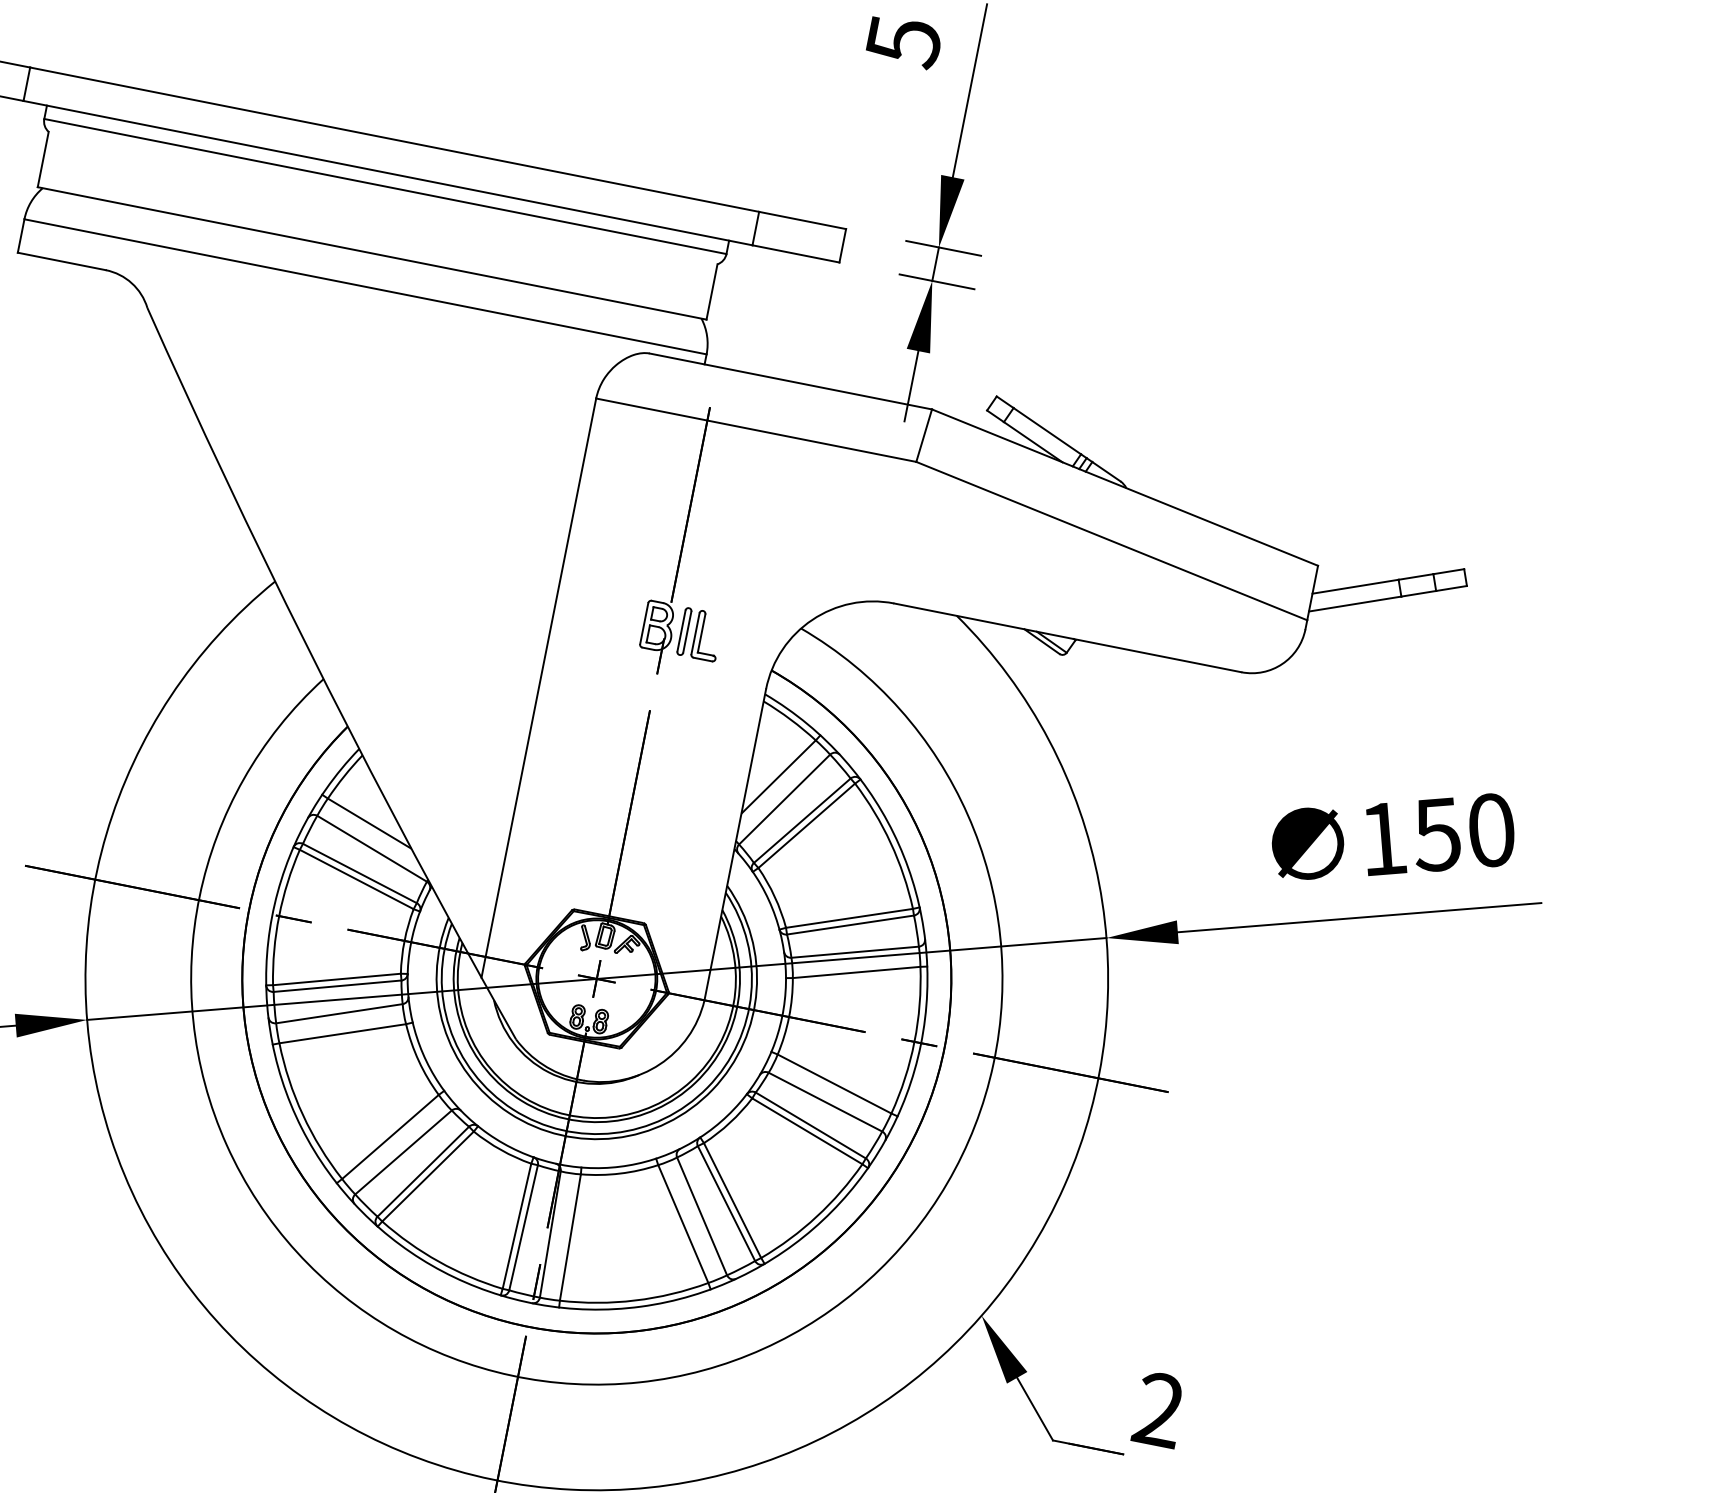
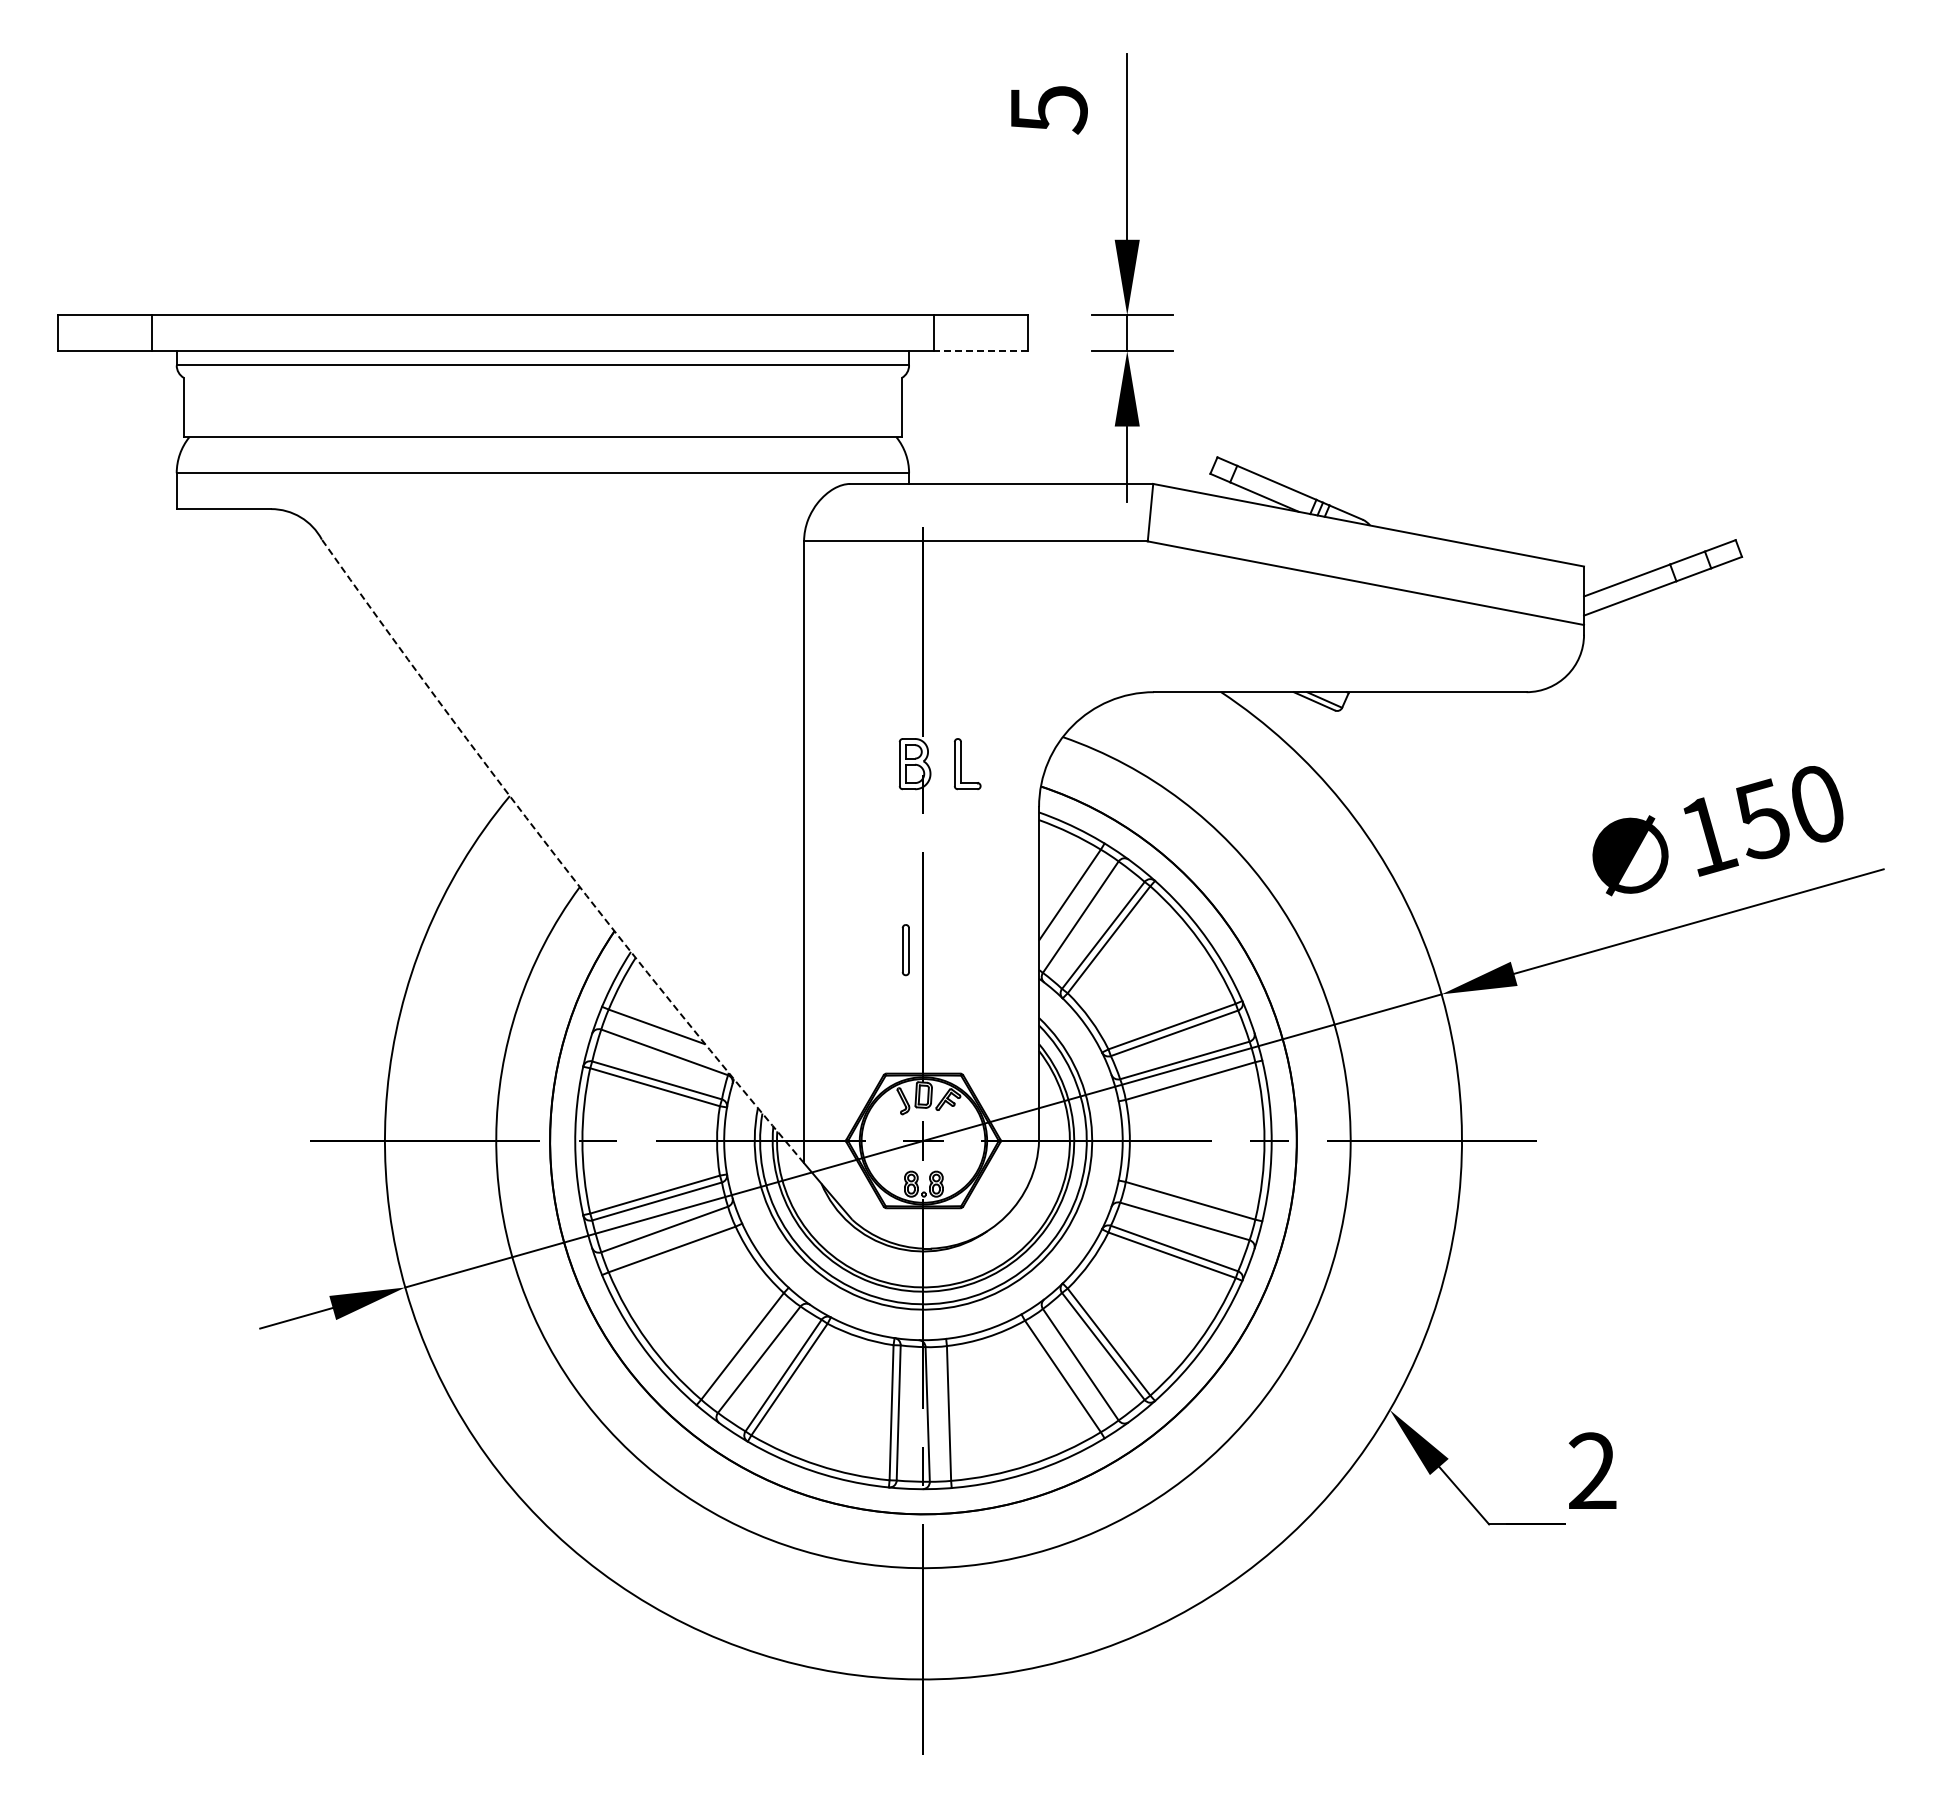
line: (795, 254) -> (980, 351), solid -> dashed
part: (683, 631) -> (905, 950), moved
arc: (307, 646) -> (556, 856), solid -> dashed

